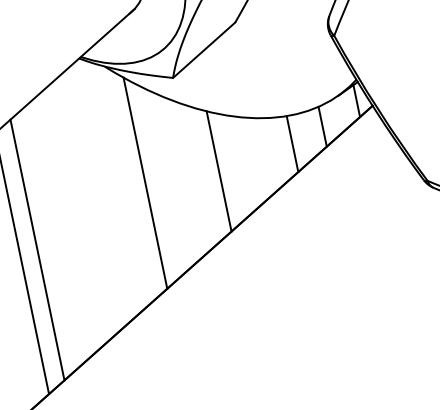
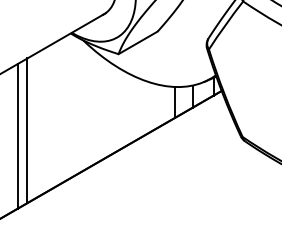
line: (218, 170) -> (132, 108), removed
line: (145, 182) -> (92, 106), removed

